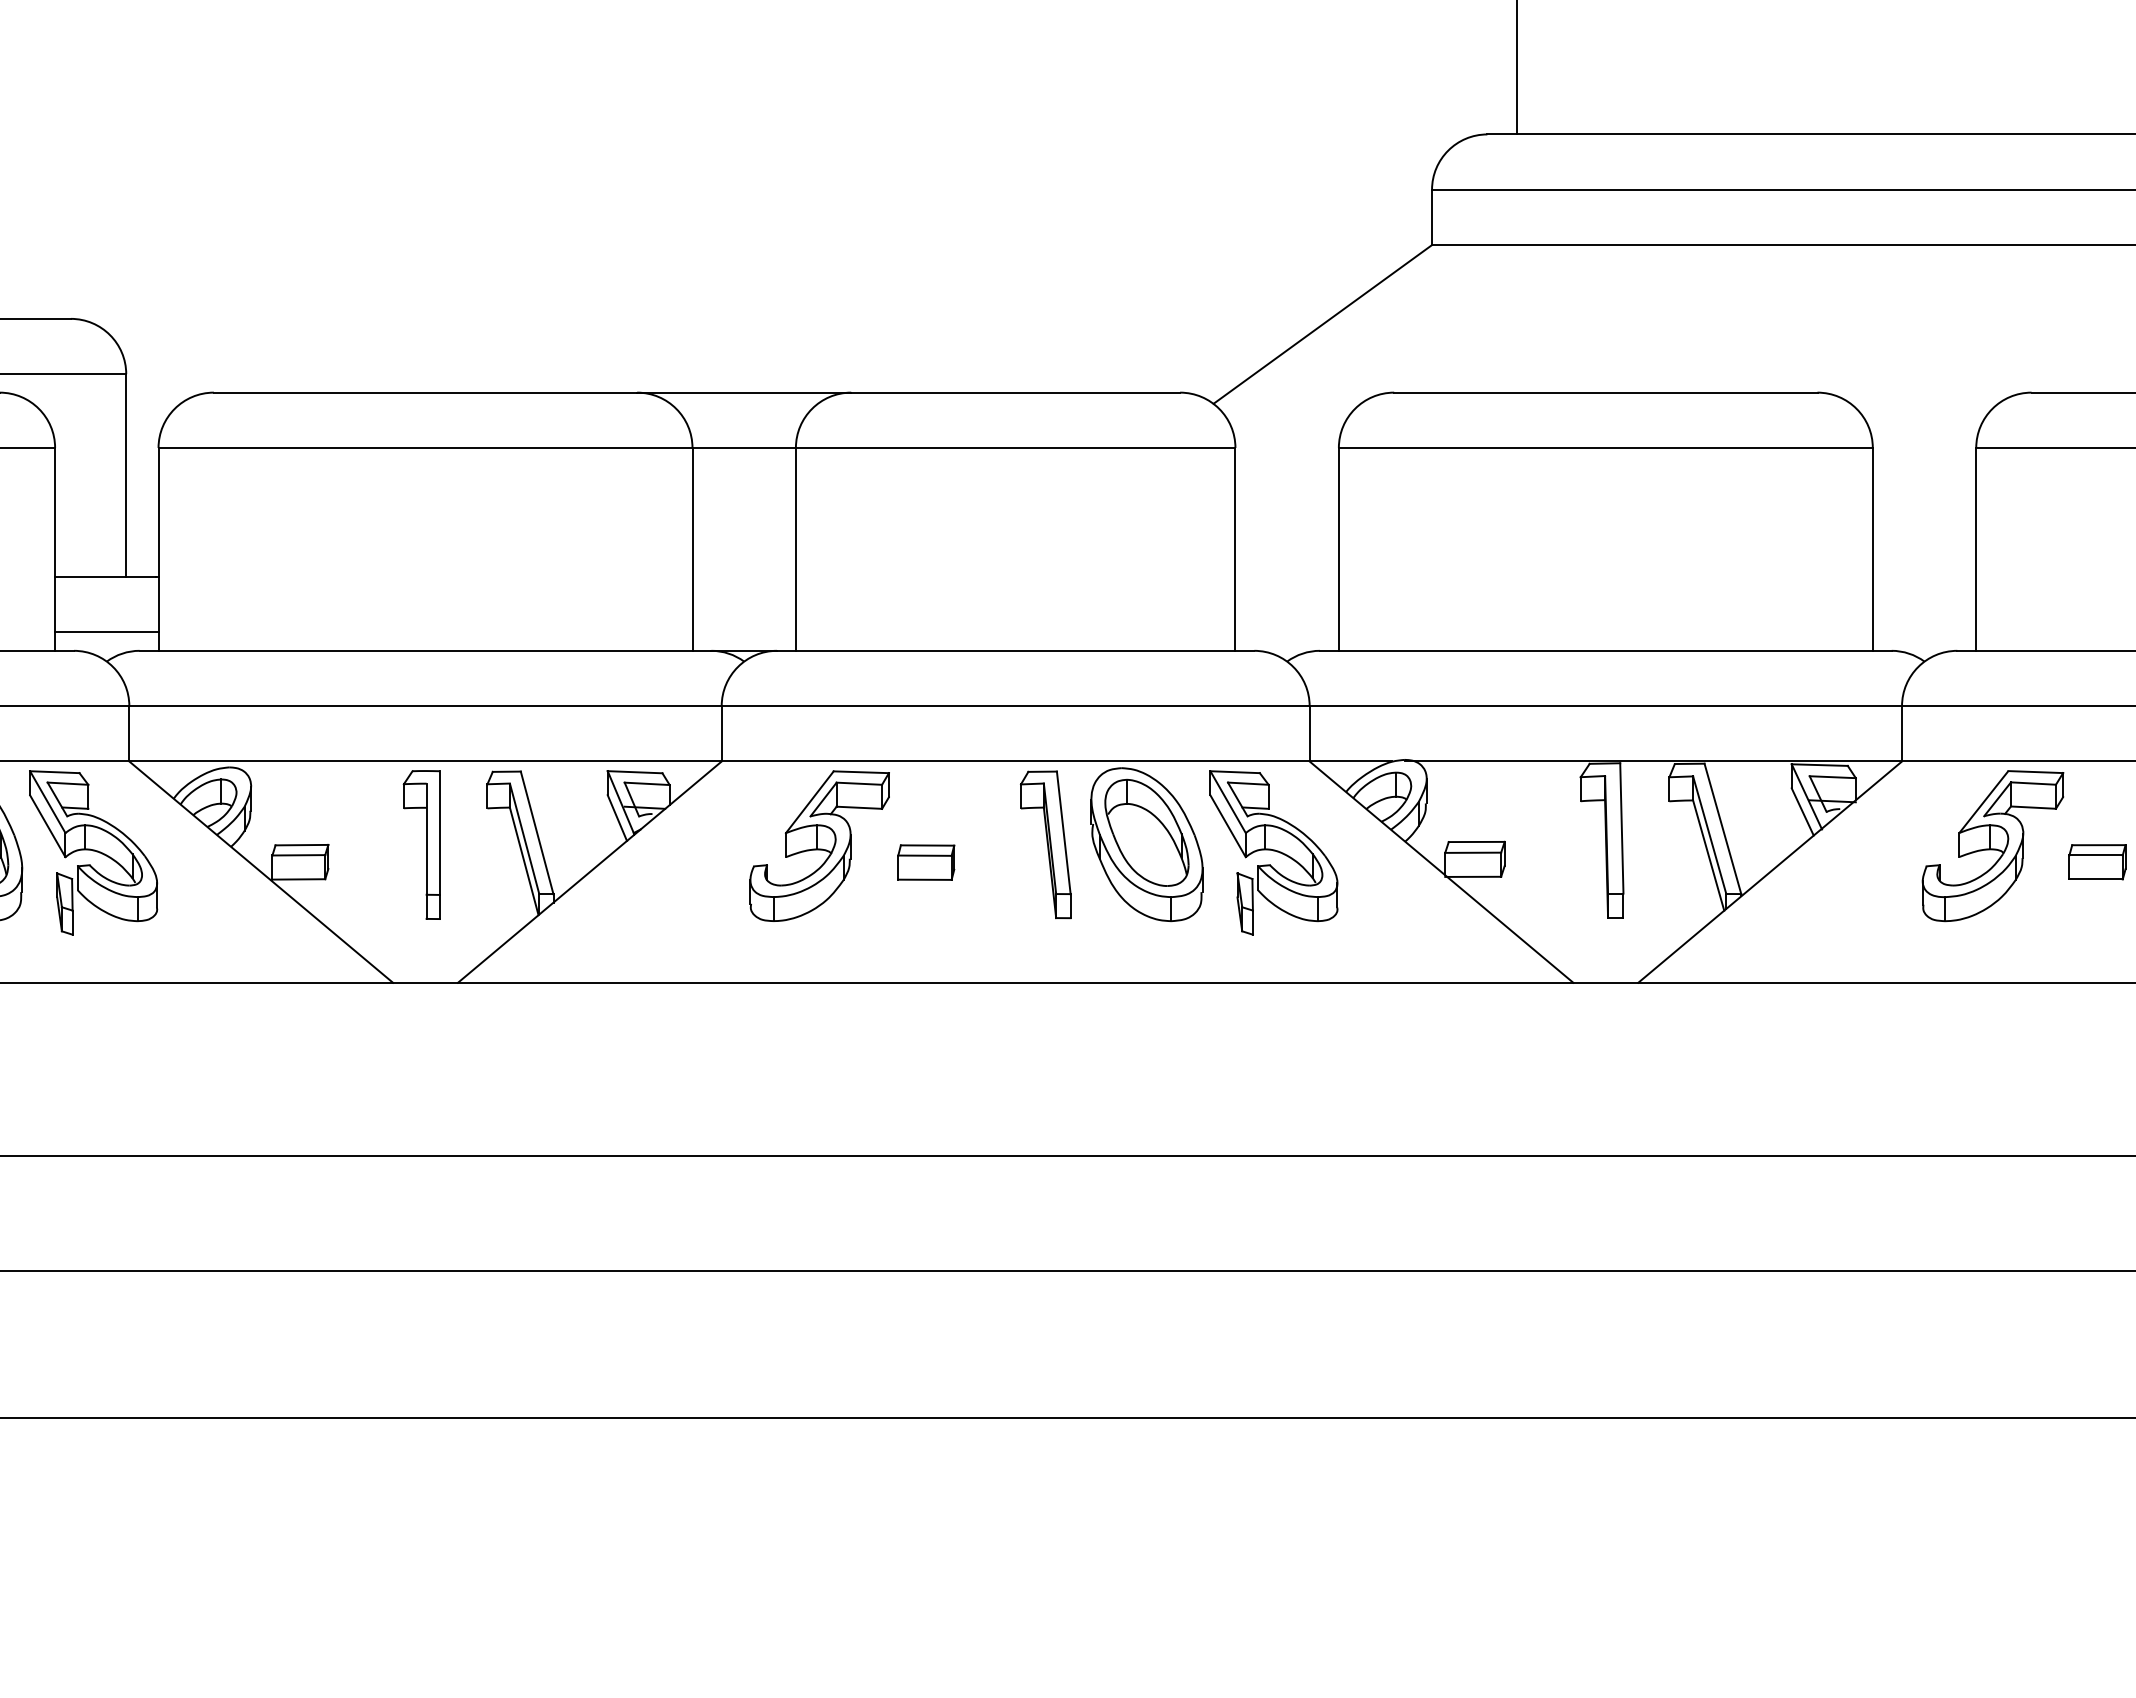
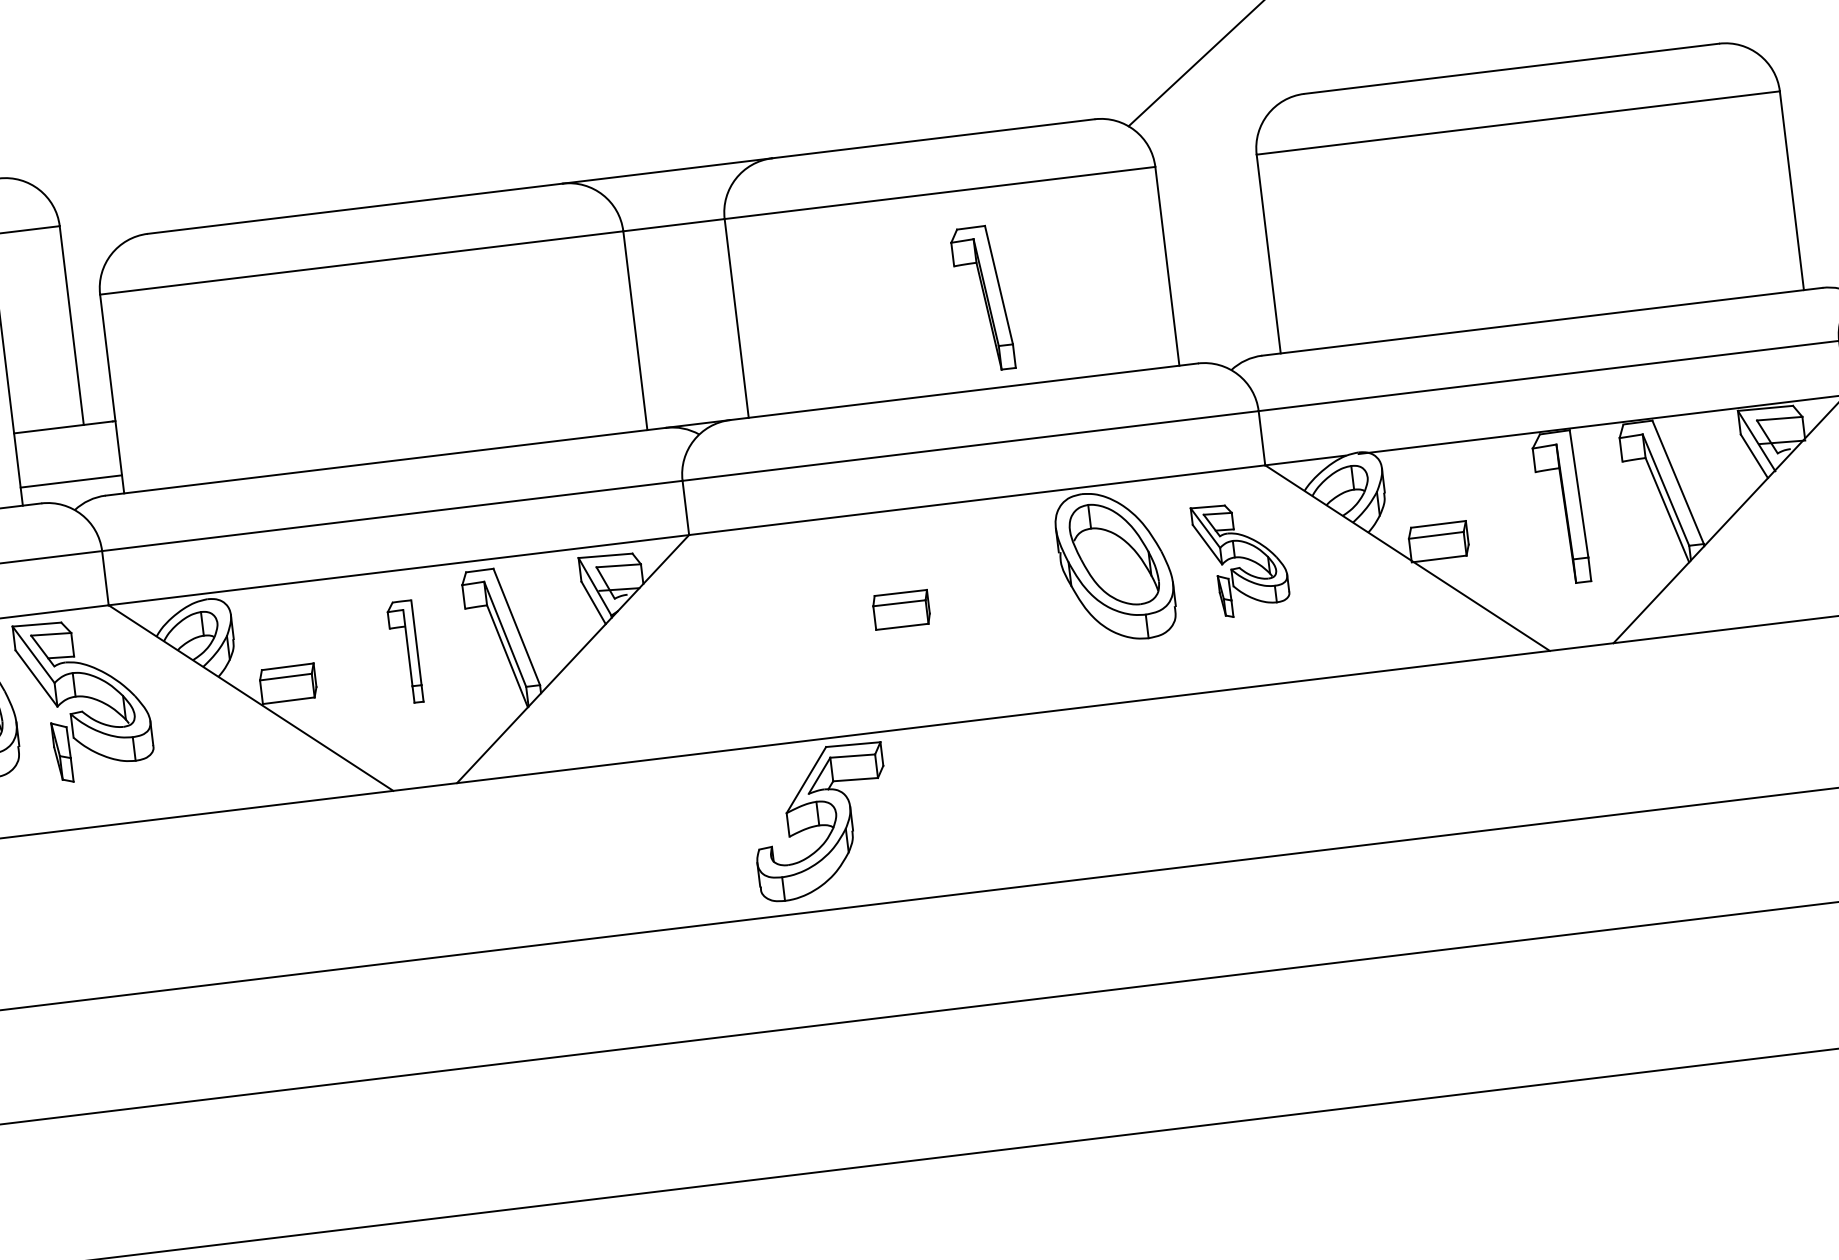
part: (421, 844) -> (404, 651), size x0.7
part: (1045, 844) -> (982, 298), moved
part: (819, 845) -> (821, 821), moved
part: (1273, 852) -> (1240, 558), size x0.7

